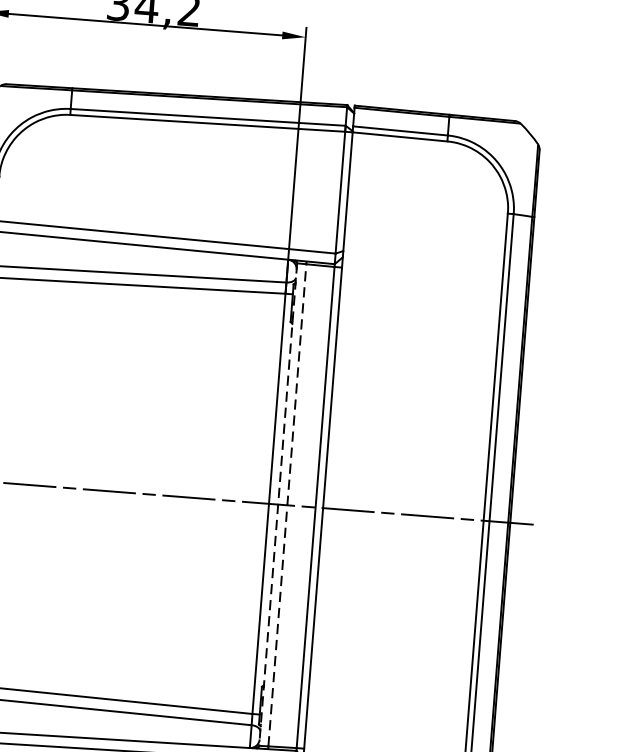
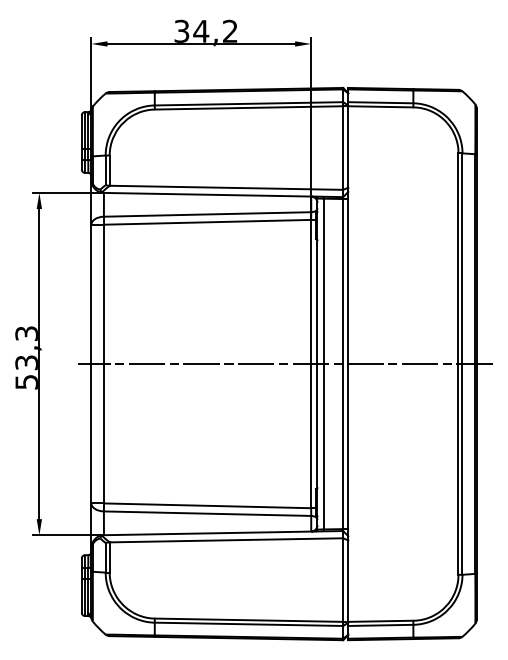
line: (287, 504) -> (323, 363), dashed -> solid
line: (278, 505) -> (317, 364), dashed -> solid

